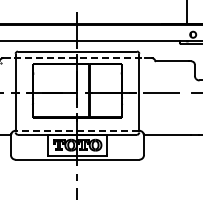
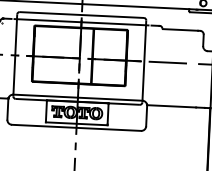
line: (76, 58) -> (80, 22), dashed -> solid
line: (77, 130) -> (77, 97), dashed -> solid

